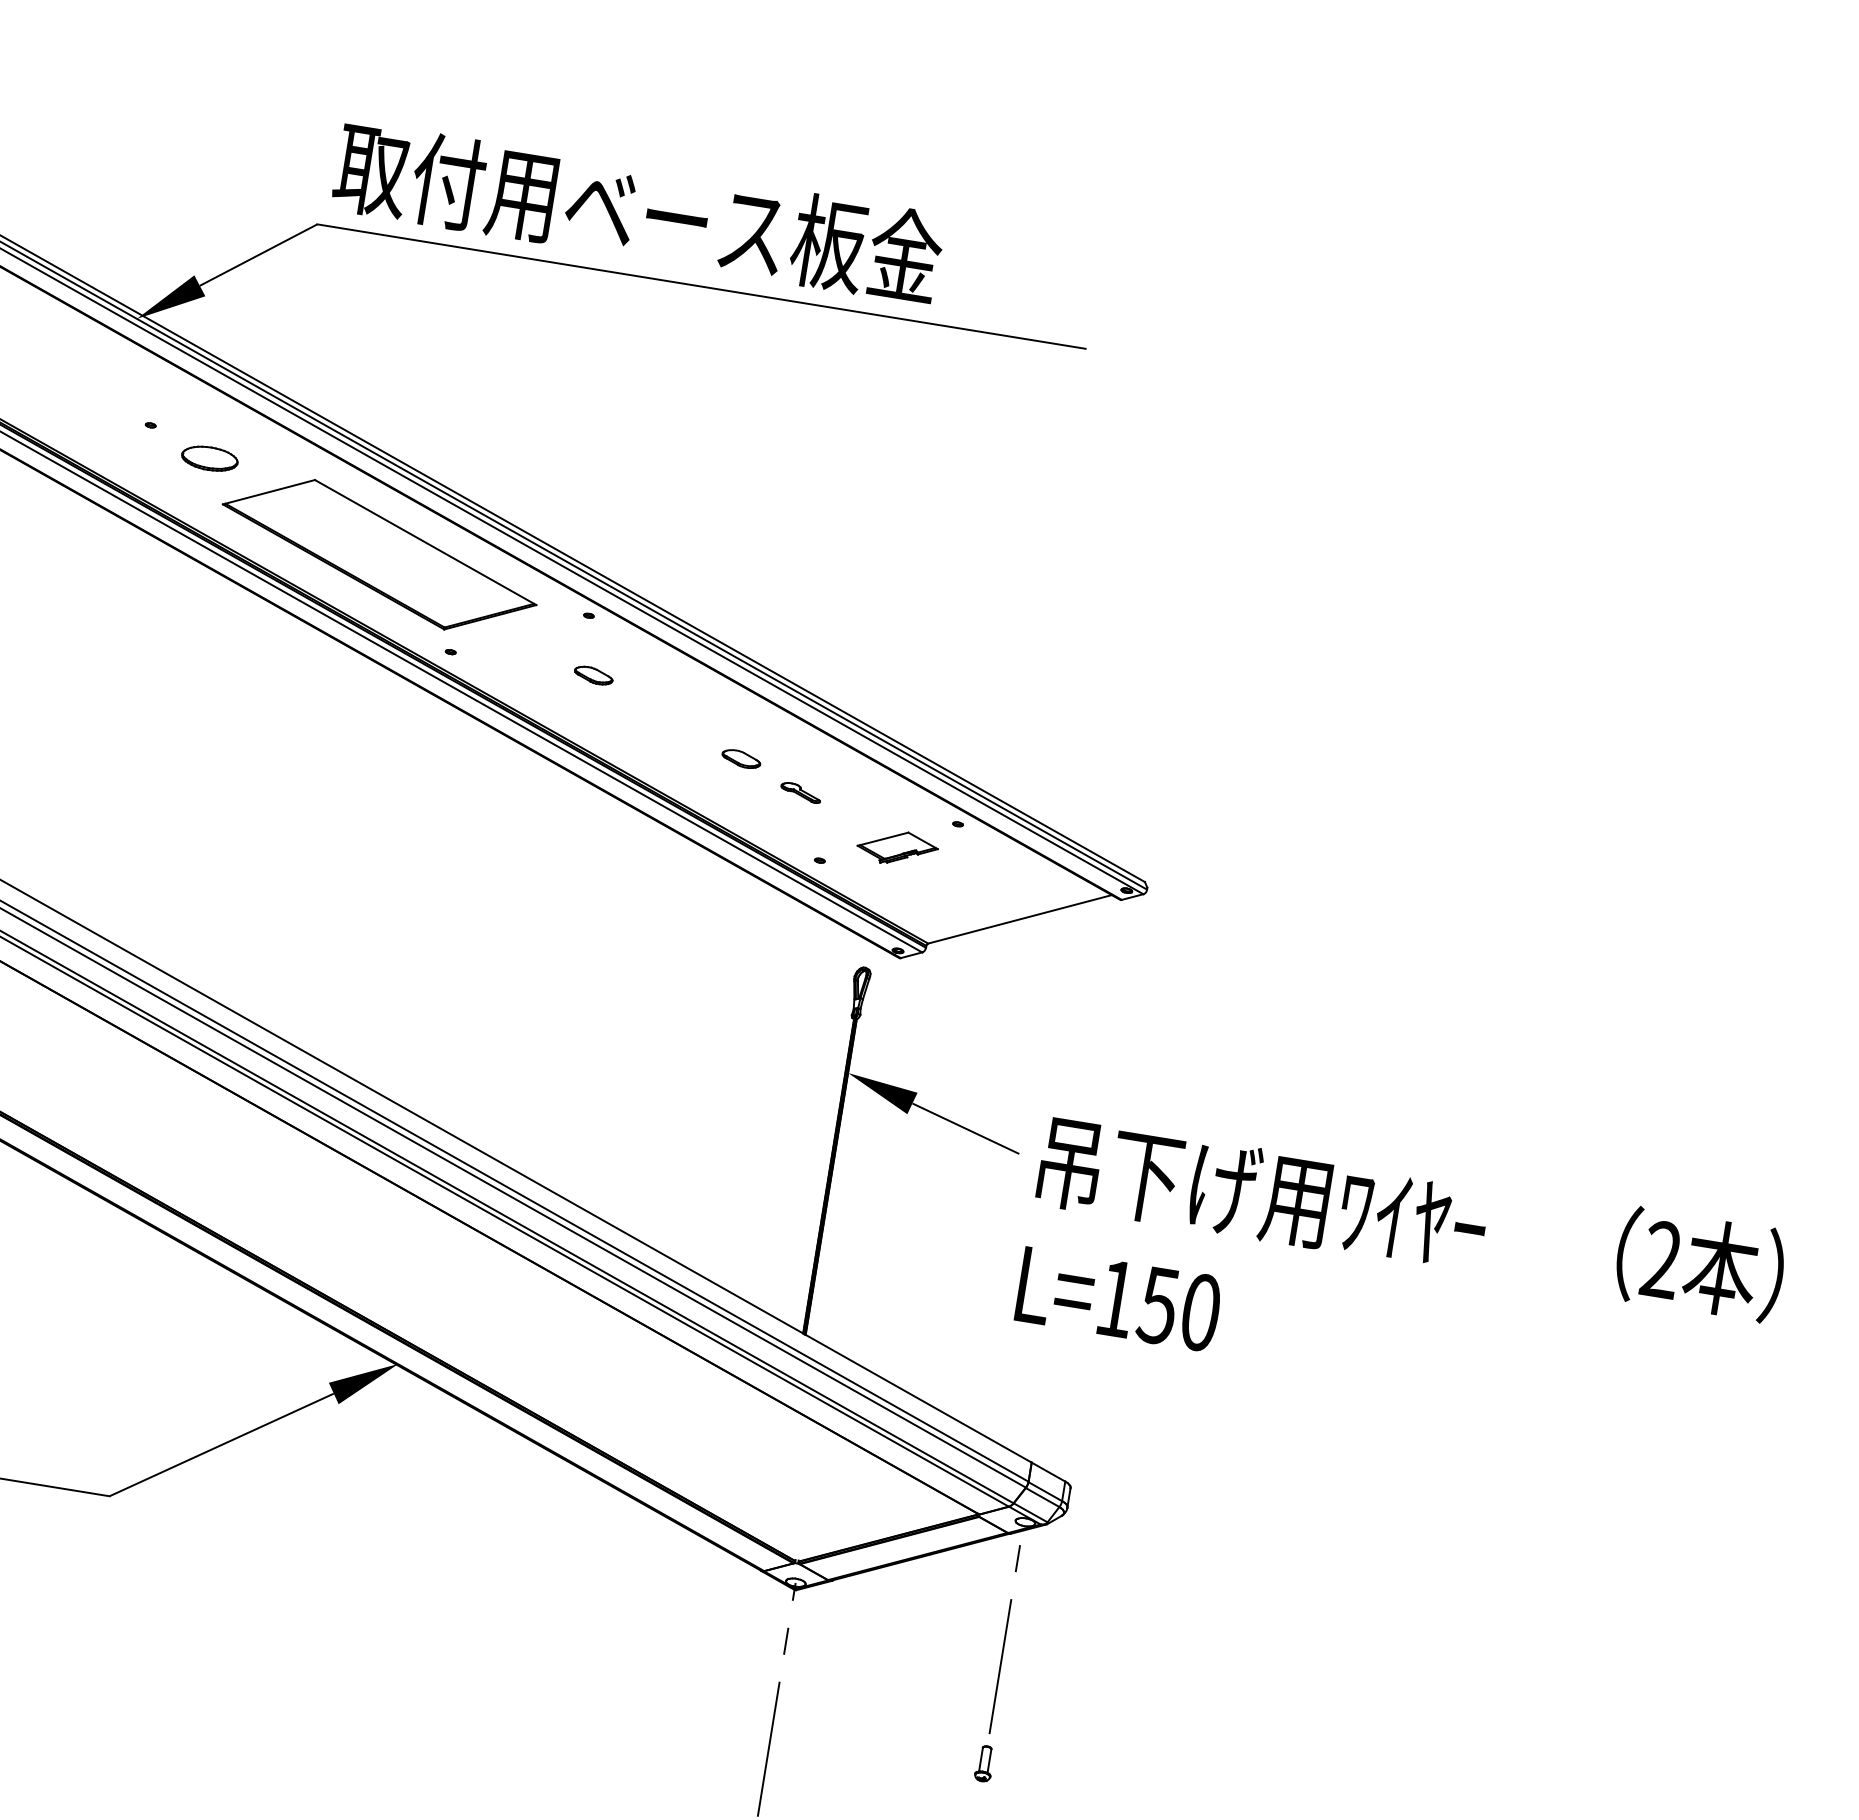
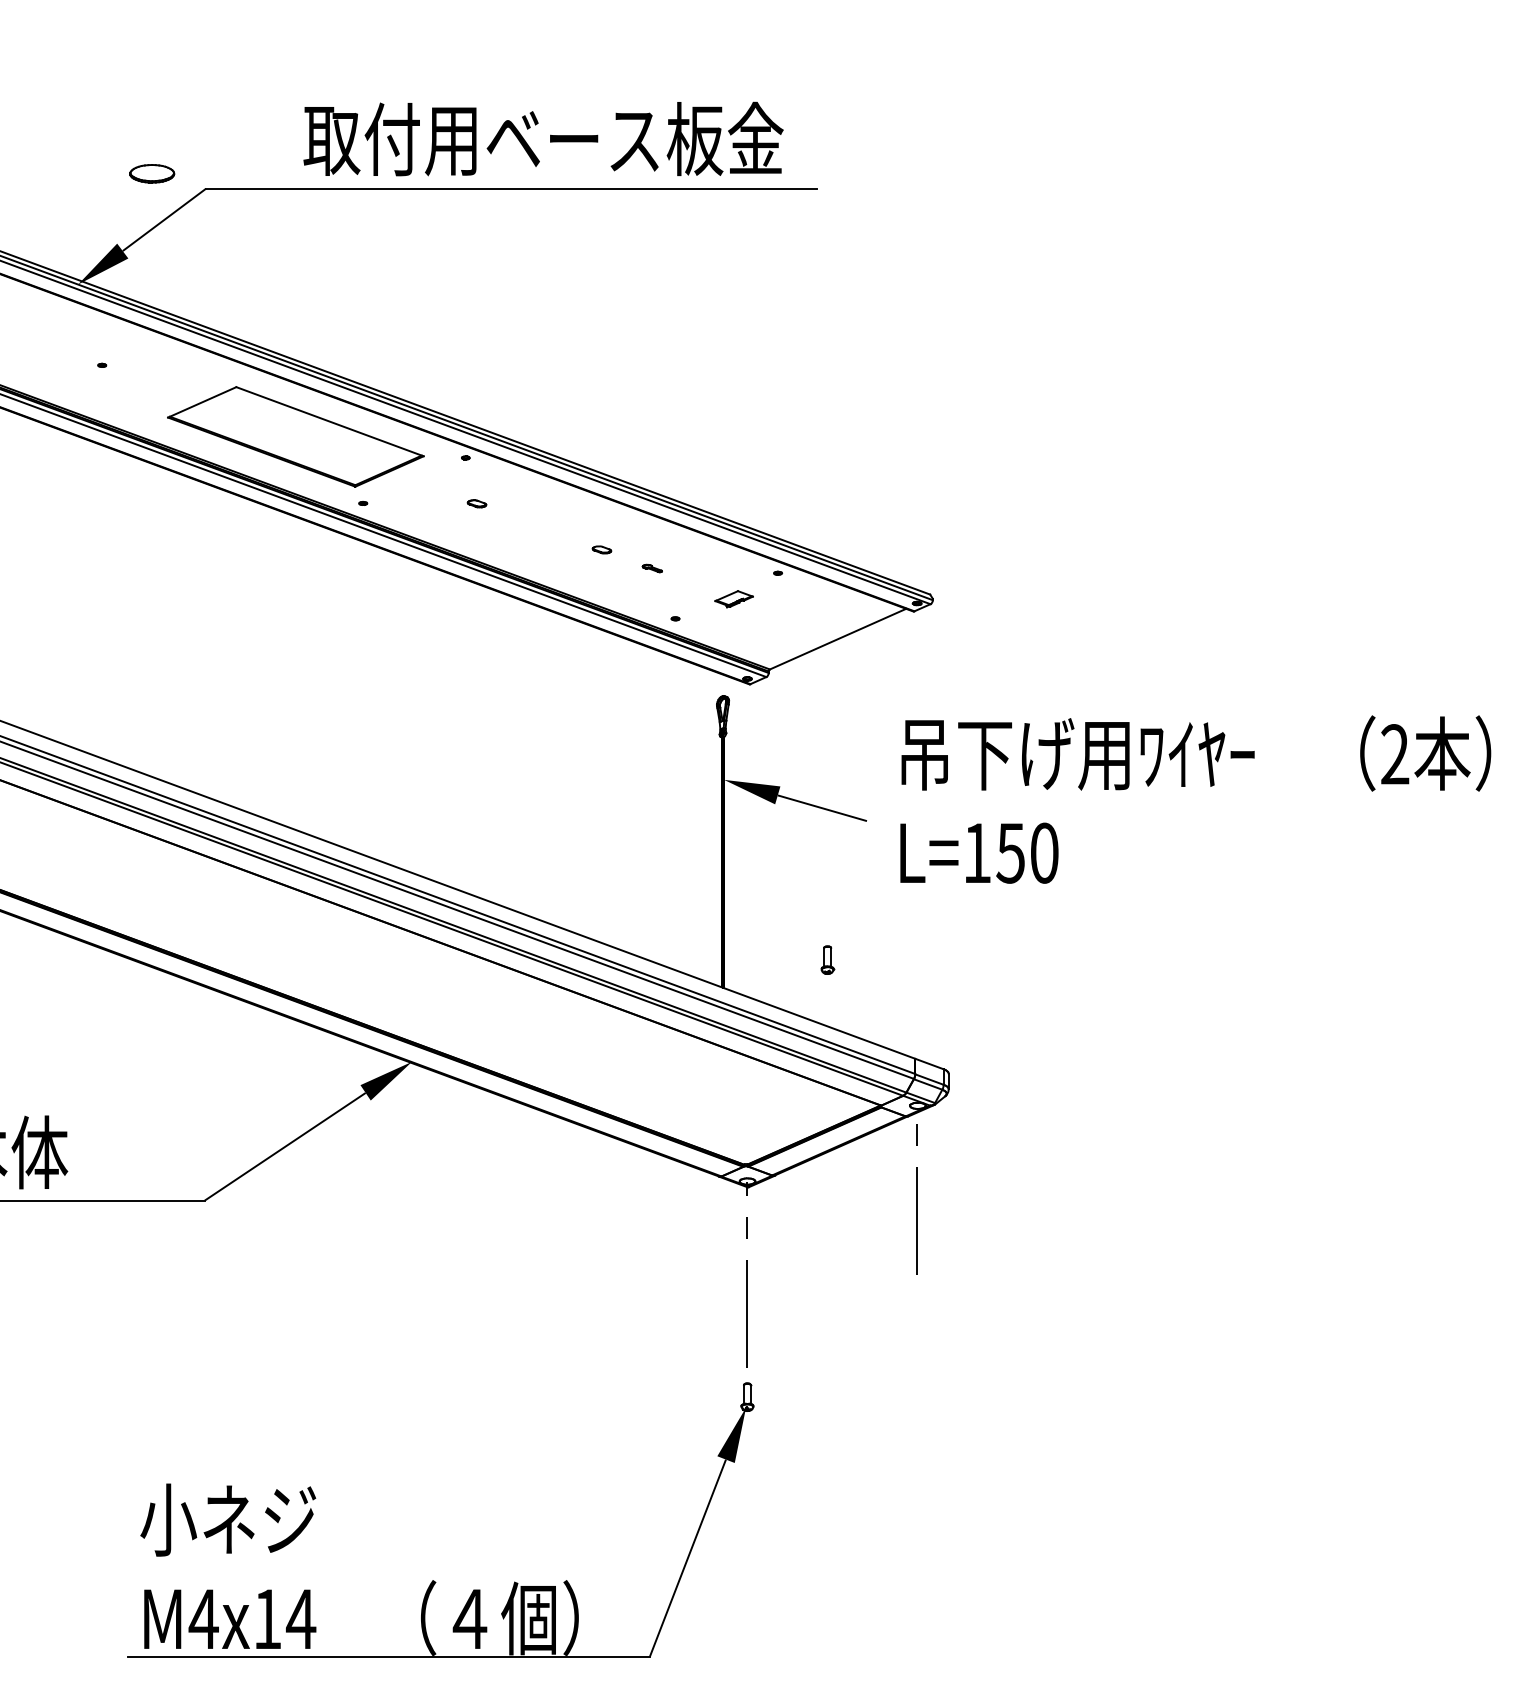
text: (638, 211) -> (543, 138), moved
part: (210, 458) -> (152, 173), moved
part: (593, 675) -> (476, 503), size x0.6
part: (740, 758) -> (601, 549), size x0.6
part: (801, 792) -> (652, 568), size x0.6
part: (896, 846) -> (733, 598), size x0.6
text: (1401, 1275) -> (1195, 799), moved
part: (984, 1762) -> (827, 959), moved

